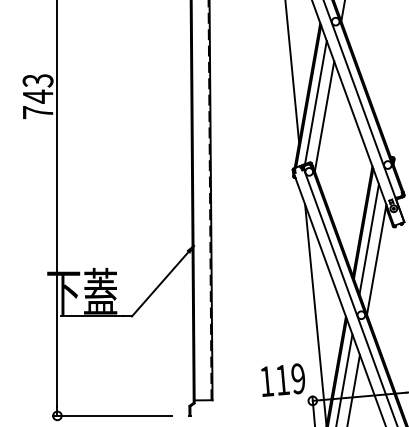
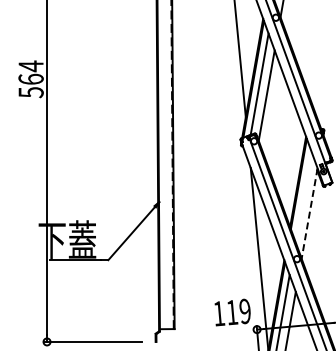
text: (37, 96) -> (30, 79), 743 -> 564
line: (369, 239) -> (303, 196), removed
line: (376, 259) -> (309, 213), solid -> dashed

